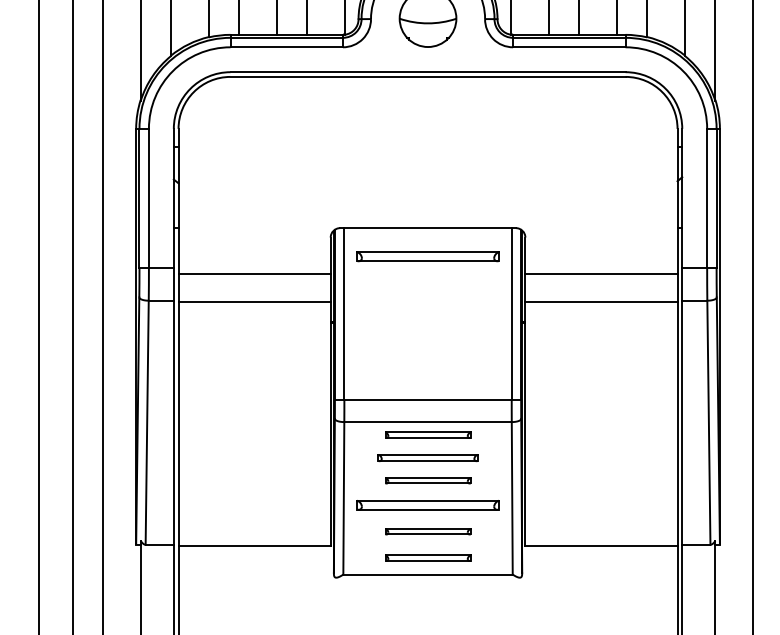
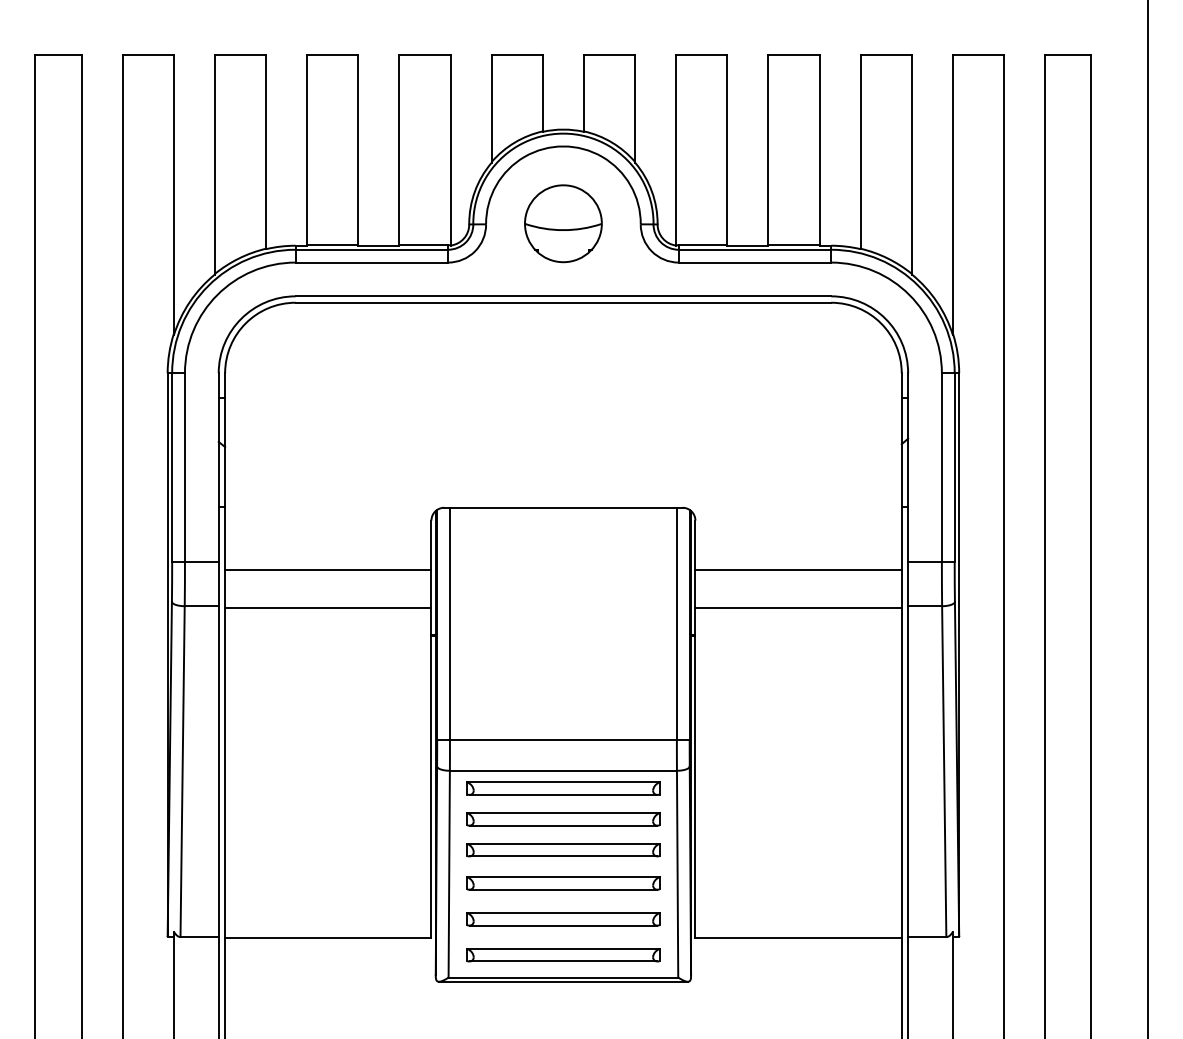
part: (428, 256) -> (563, 546), removed
part: (428, 435) -> (563, 788), size x1.67
part: (428, 458) -> (563, 819), size x1.43
part: (428, 480) -> (563, 850), size x1.67
part: (428, 531) -> (563, 919), size x1.67
part: (428, 558) -> (563, 955), size x1.67
line: (428, 577) -> (563, 981), added

